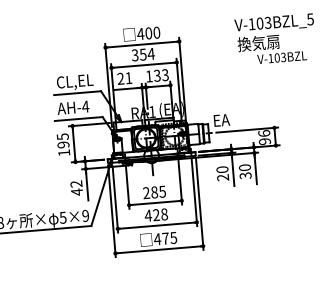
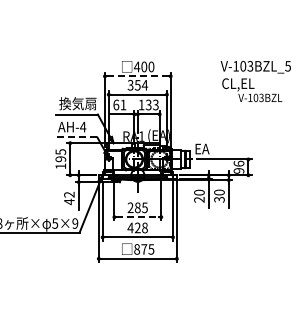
line: (142, 44) -> (137, 76), solid -> dashed
text: (258, 44) -> (240, 84), 換気扇 -> CL,EL
text: (121, 78) -> (116, 104), 21 -> 61
text: (77, 81) -> (77, 104), CL,EL -> 換気扇
line: (77, 119) -> (75, 137), solid -> dashed
line: (156, 203) -> (138, 217), solid -> dashed
text: (156, 239) -> (136, 249), 475 -> 875

